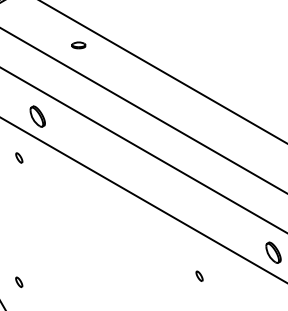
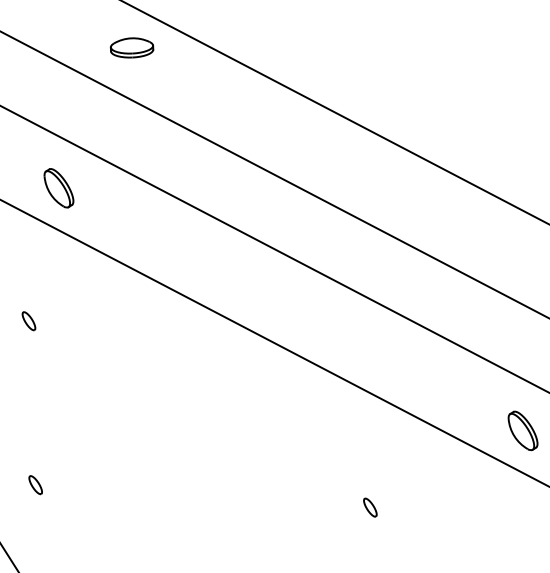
part: (78, 45) -> (131, 48), size x1.67
part: (19, 157) -> (29, 320), moved
part: (199, 275) -> (370, 506), moved
part: (19, 281) -> (36, 483), moved

